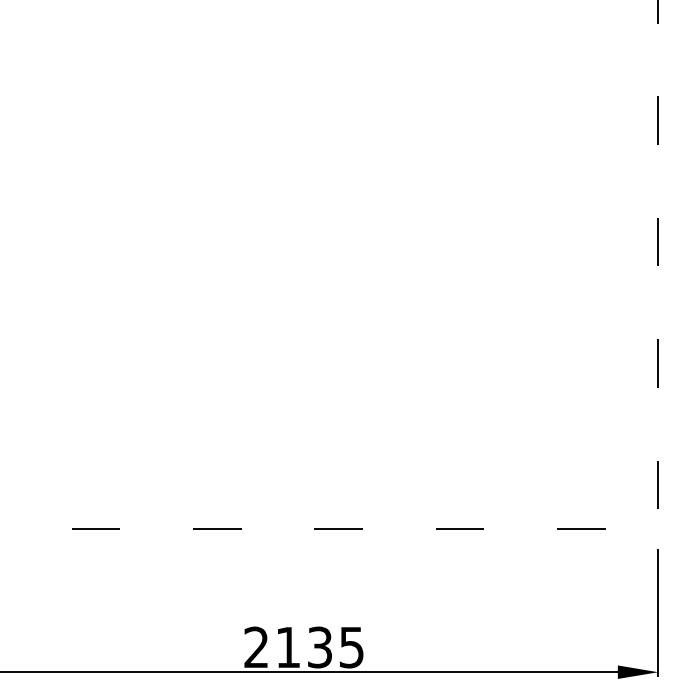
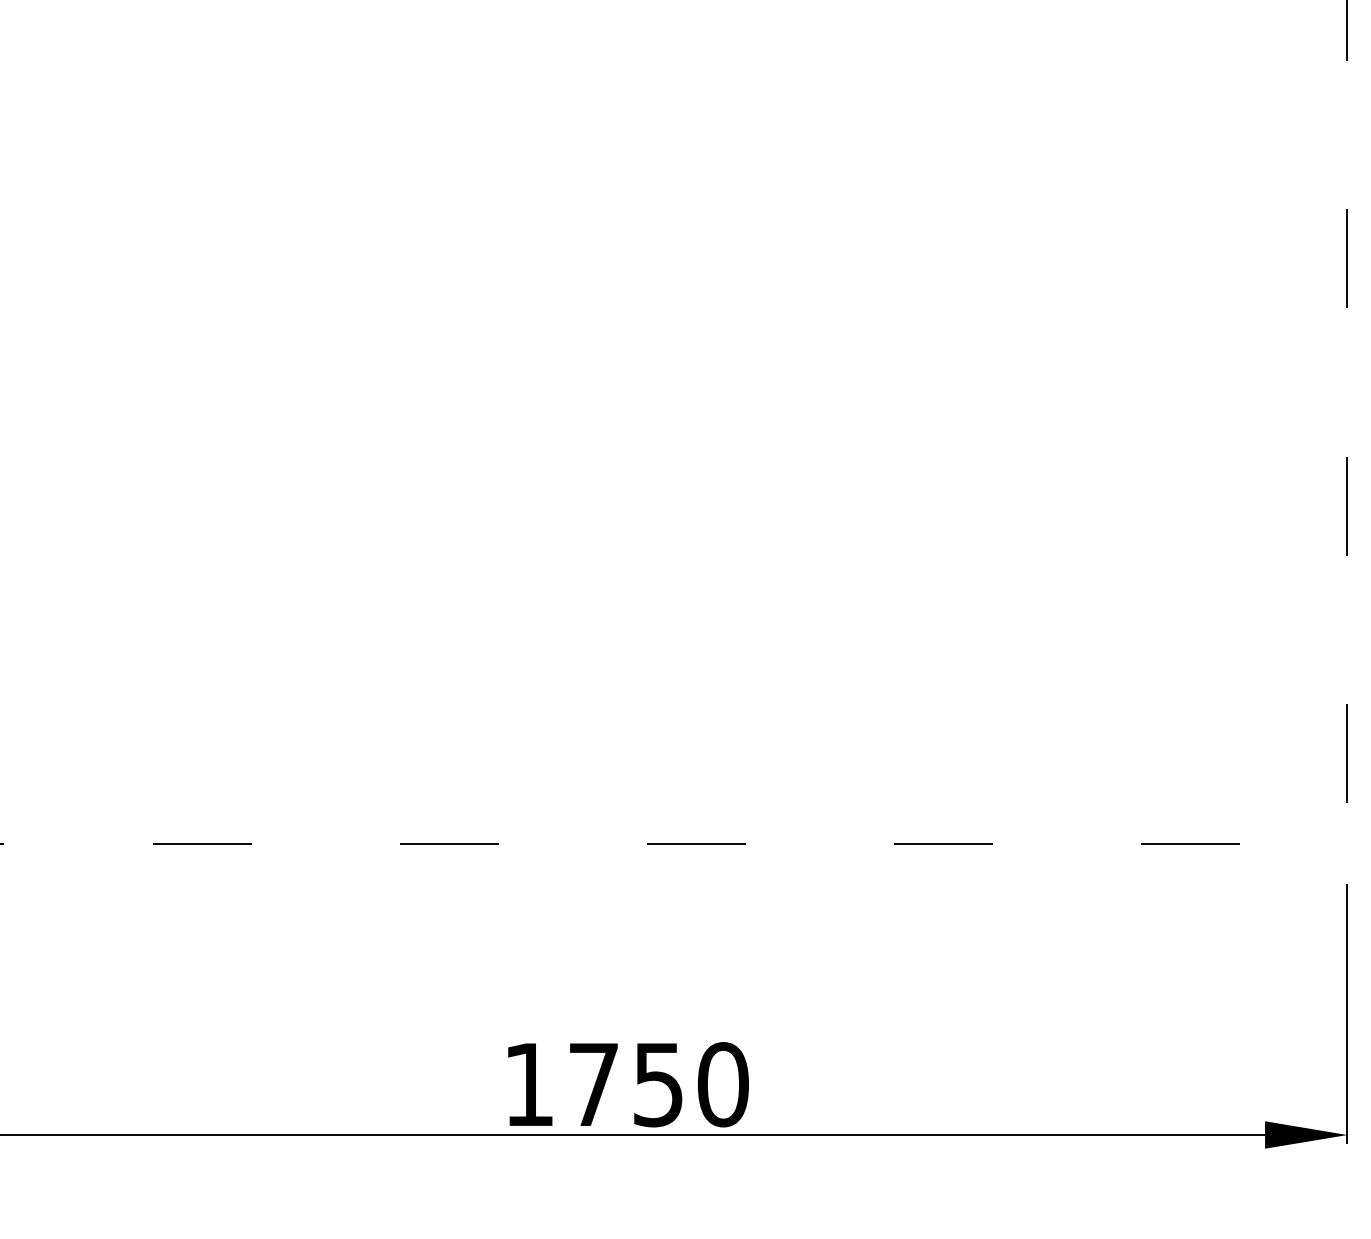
text: (304, 647) -> (626, 1084), 2135 -> 1750

